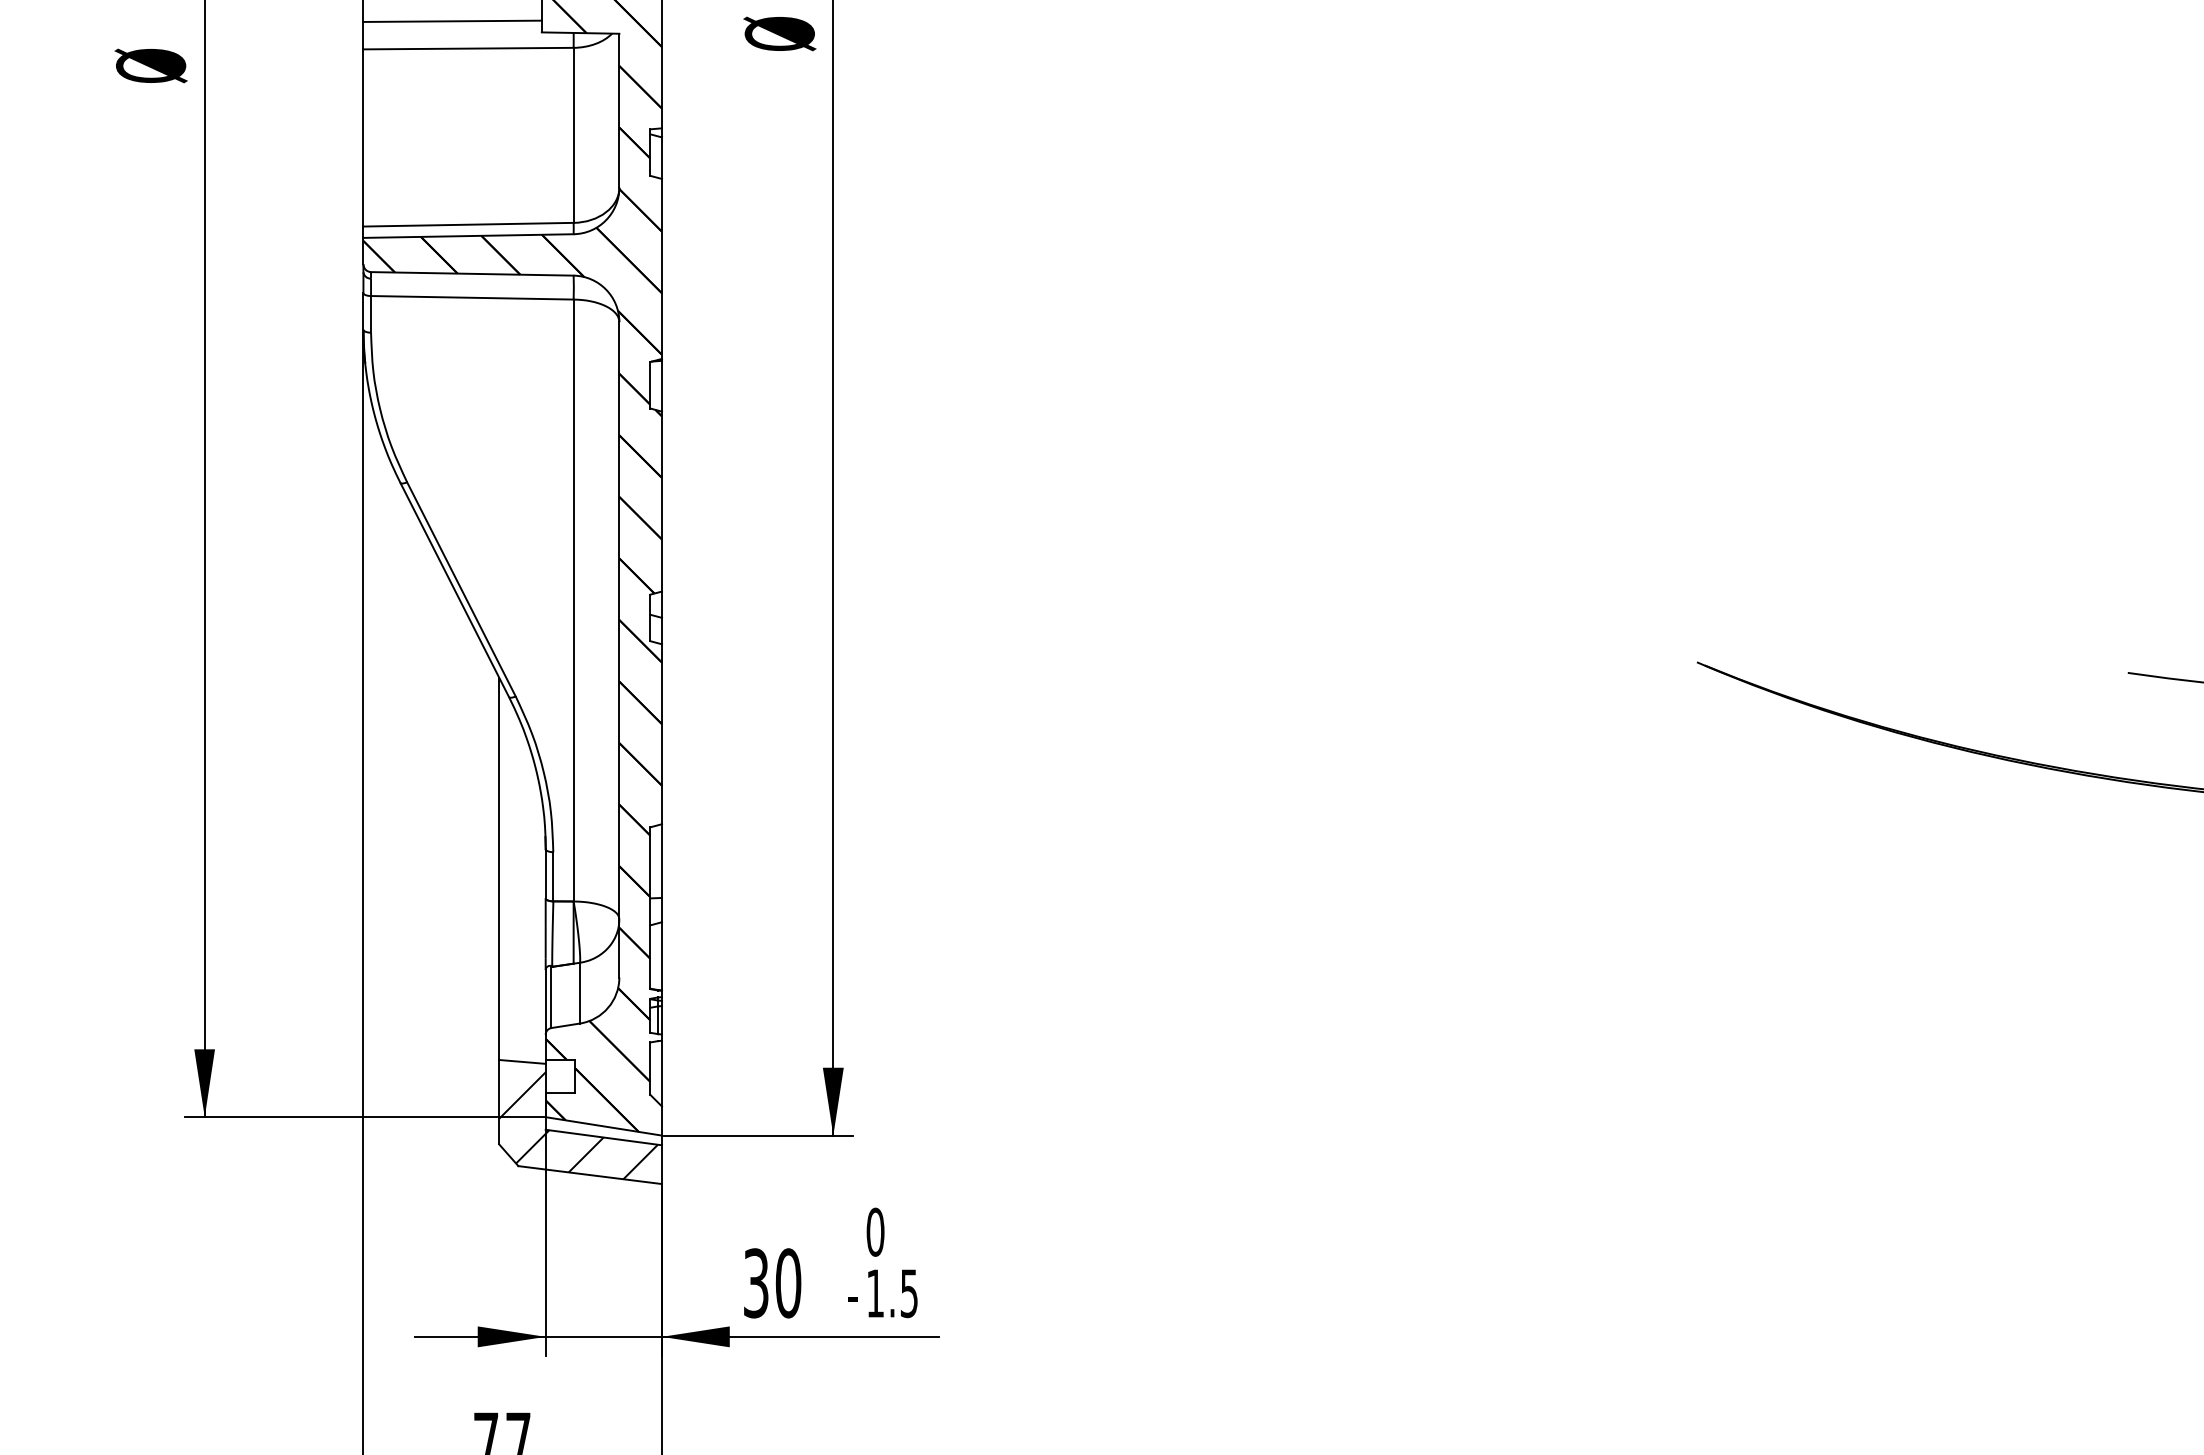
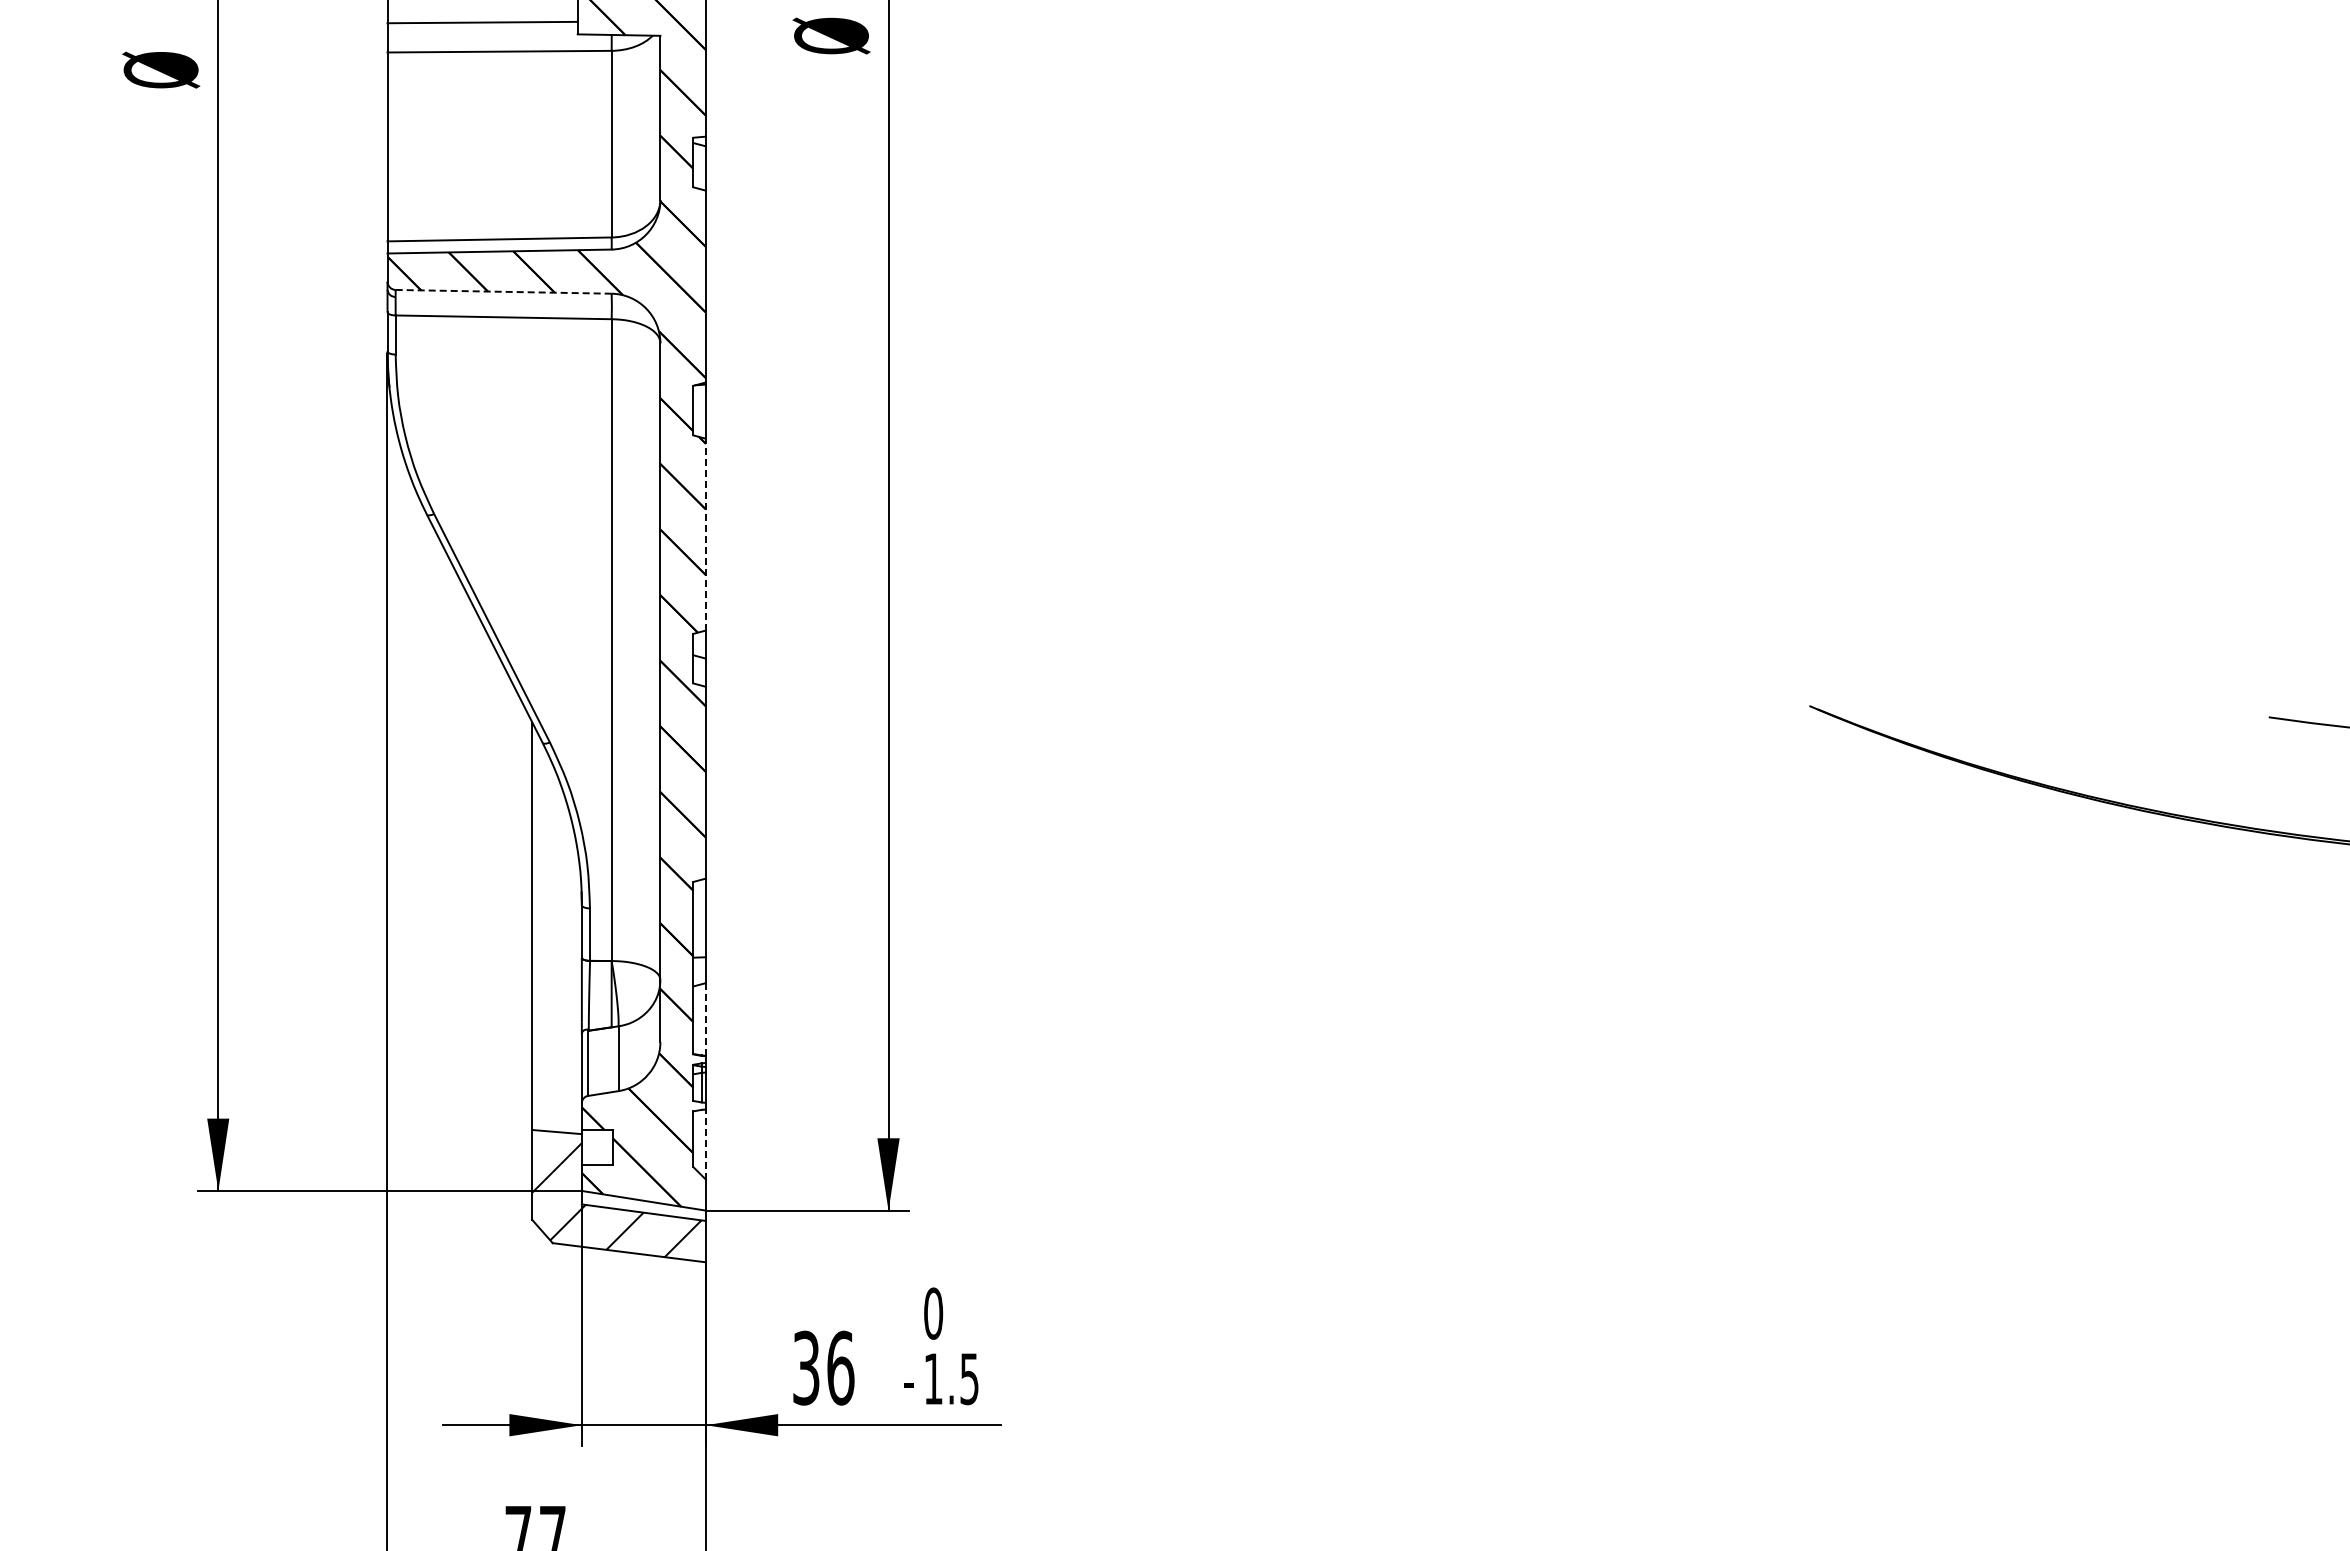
line: (472, 273) -> (503, 291), solid -> dashed
line: (661, 501) -> (705, 534), solid -> dashed
line: (661, 956) -> (705, 1019), solid -> dashed
line: (661, 1073) -> (705, 1144), solid -> dashed
text: (788, 1282) -> (840, 1367), 30 -> 36

